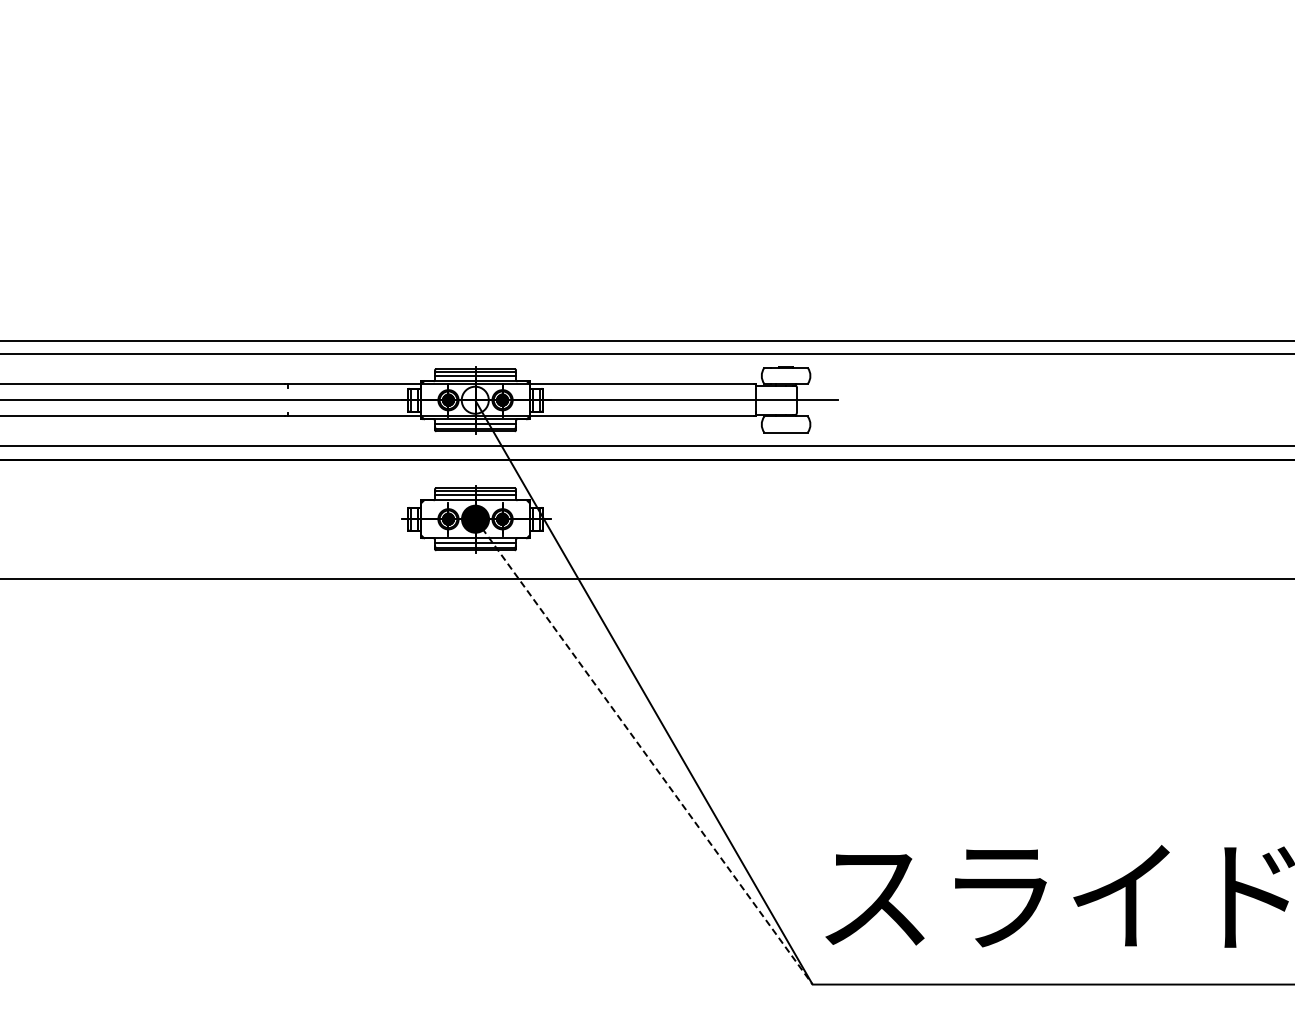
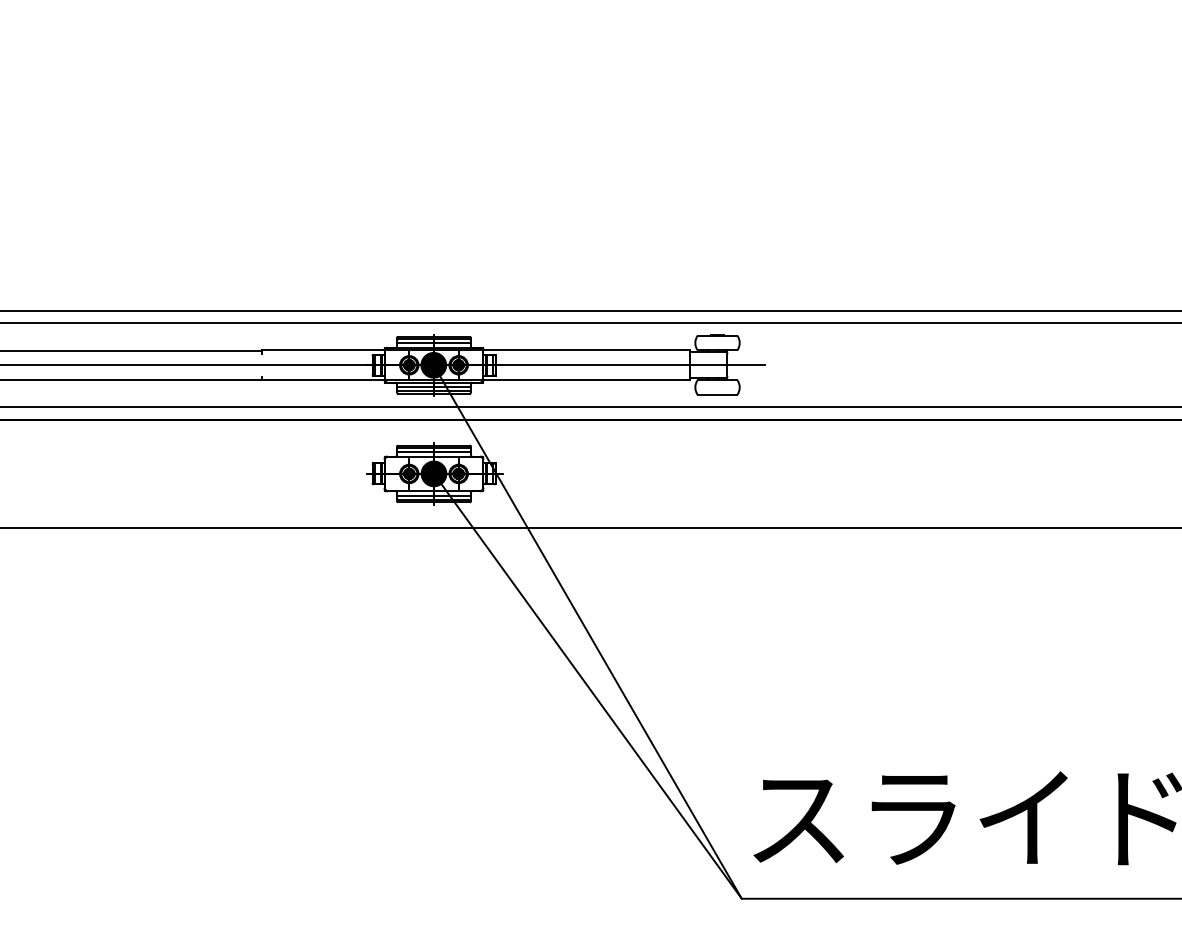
fill: (474, 399) -> (433, 364), added
line: (644, 752) -> (588, 686), dashed -> solid

